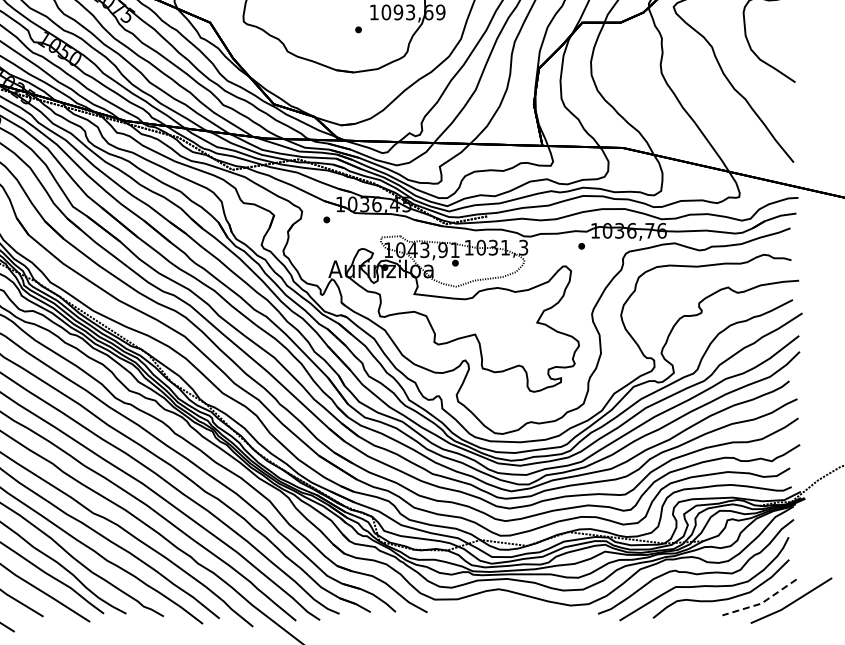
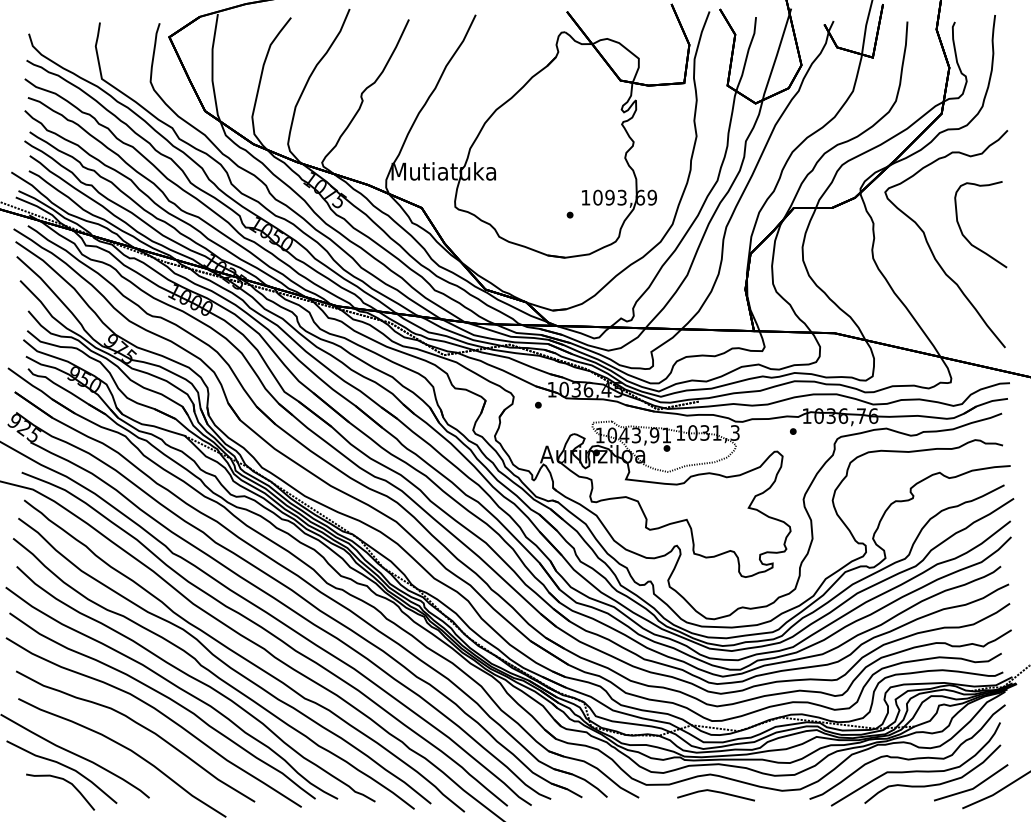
line: (760, 603) -> (972, 788), dashed -> solid
line: (503, 607) -> (715, 792), added

